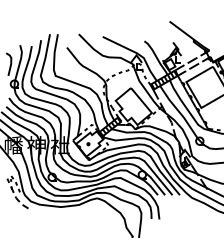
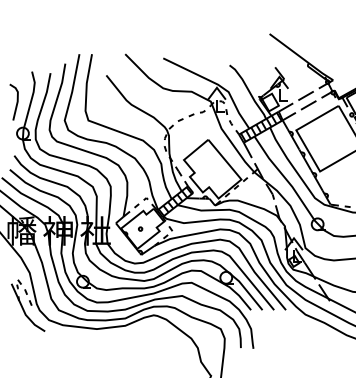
line: (15, 196) -> (24, 312), dashed -> solid

